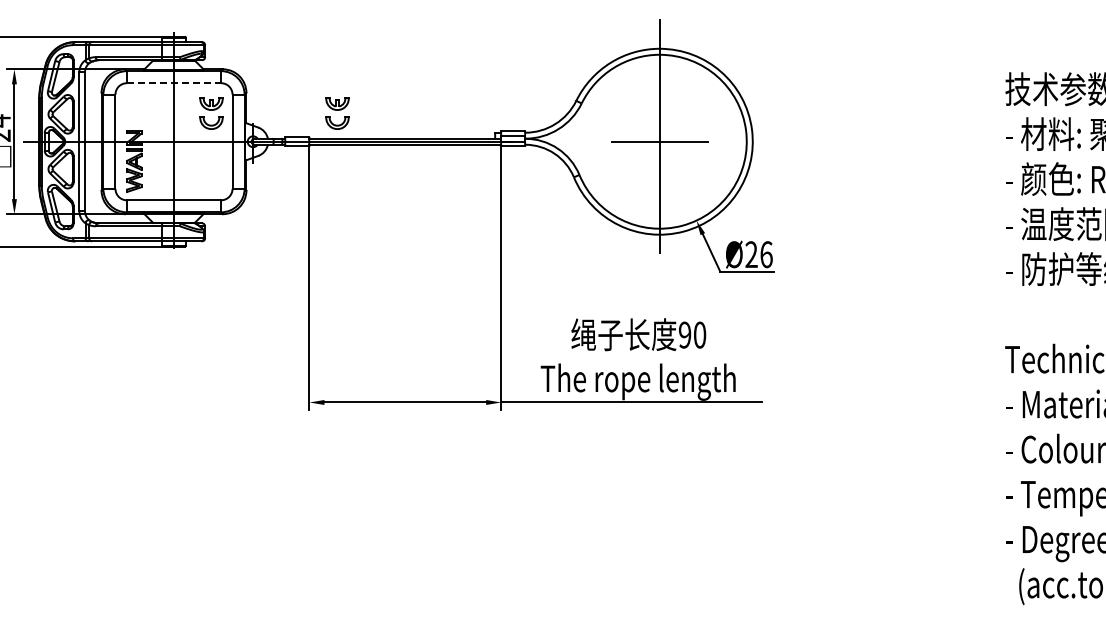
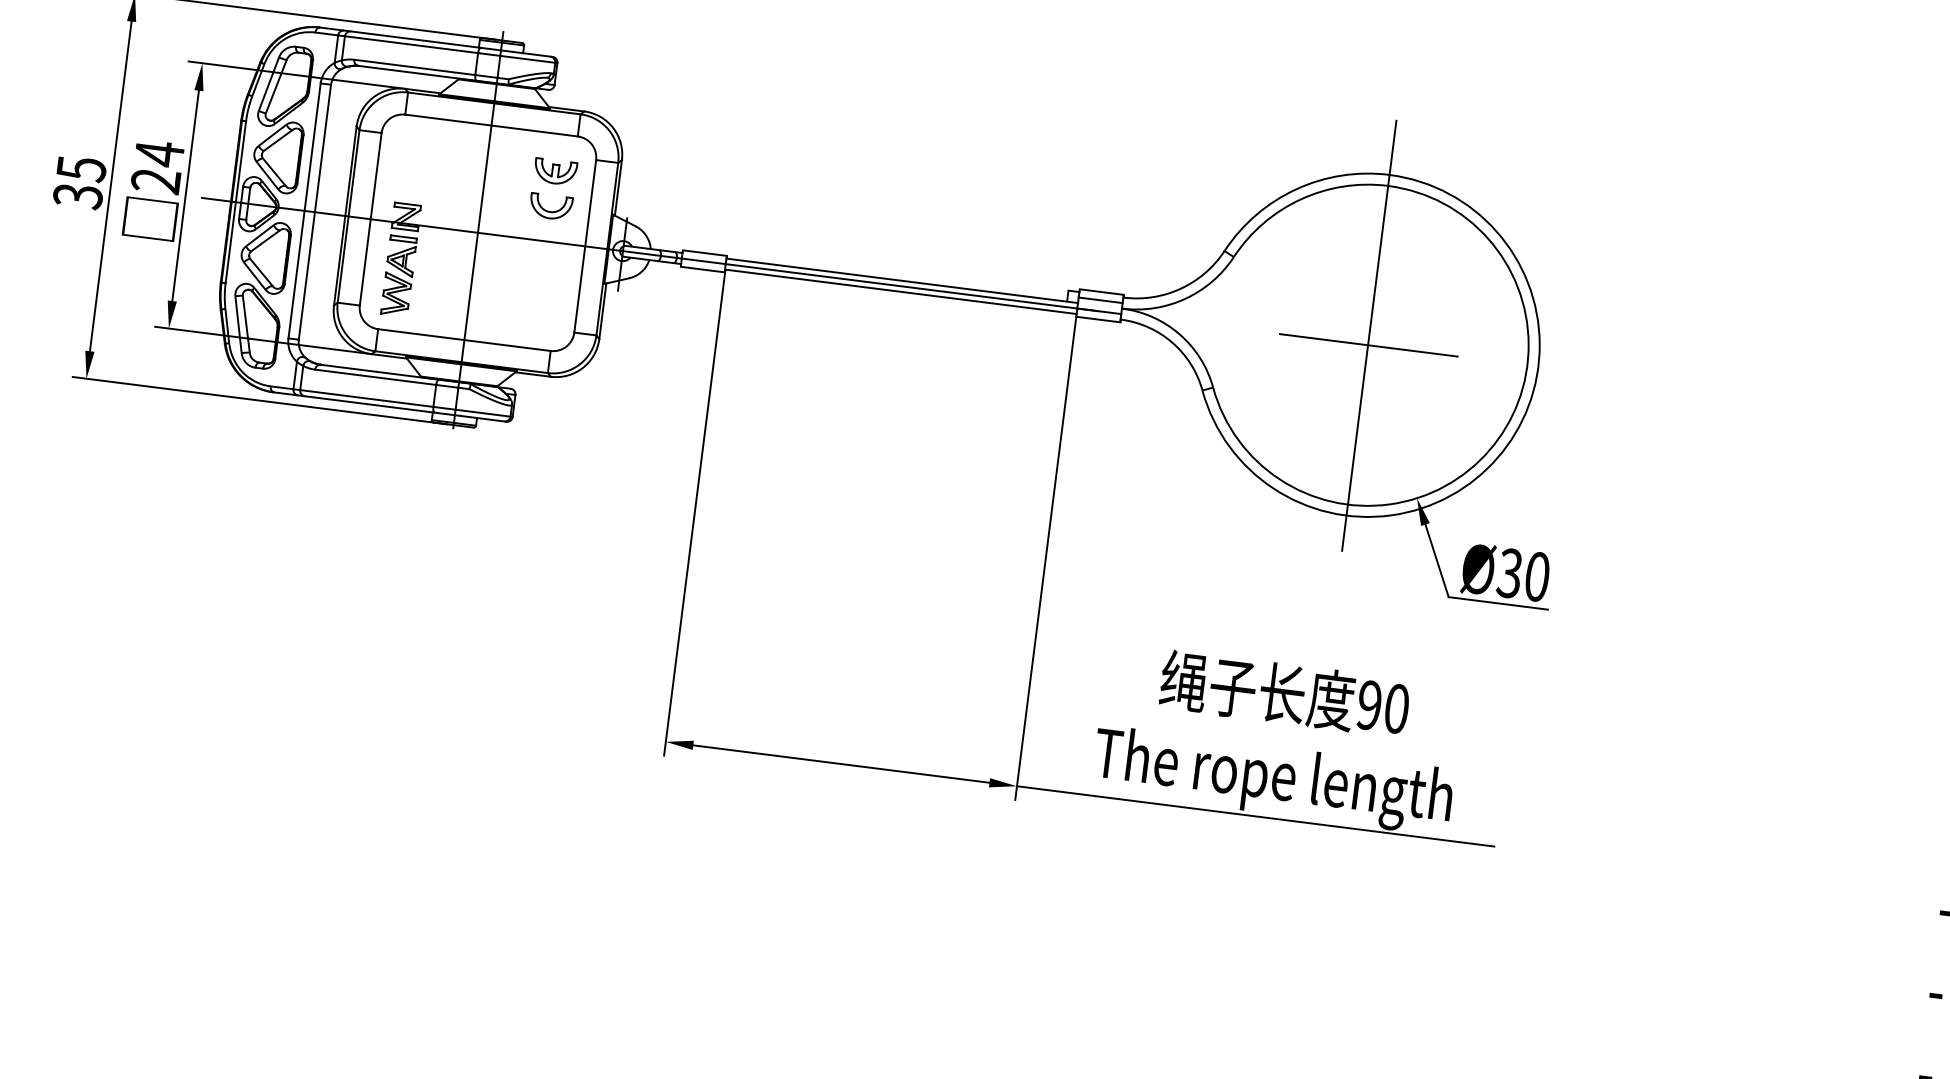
line: (174, 83) -> (492, 126), dashed -> solid
part: (337, 113) -> (784, 218), removed
text: (758, 254) -> (1522, 574), 26 -> 30

